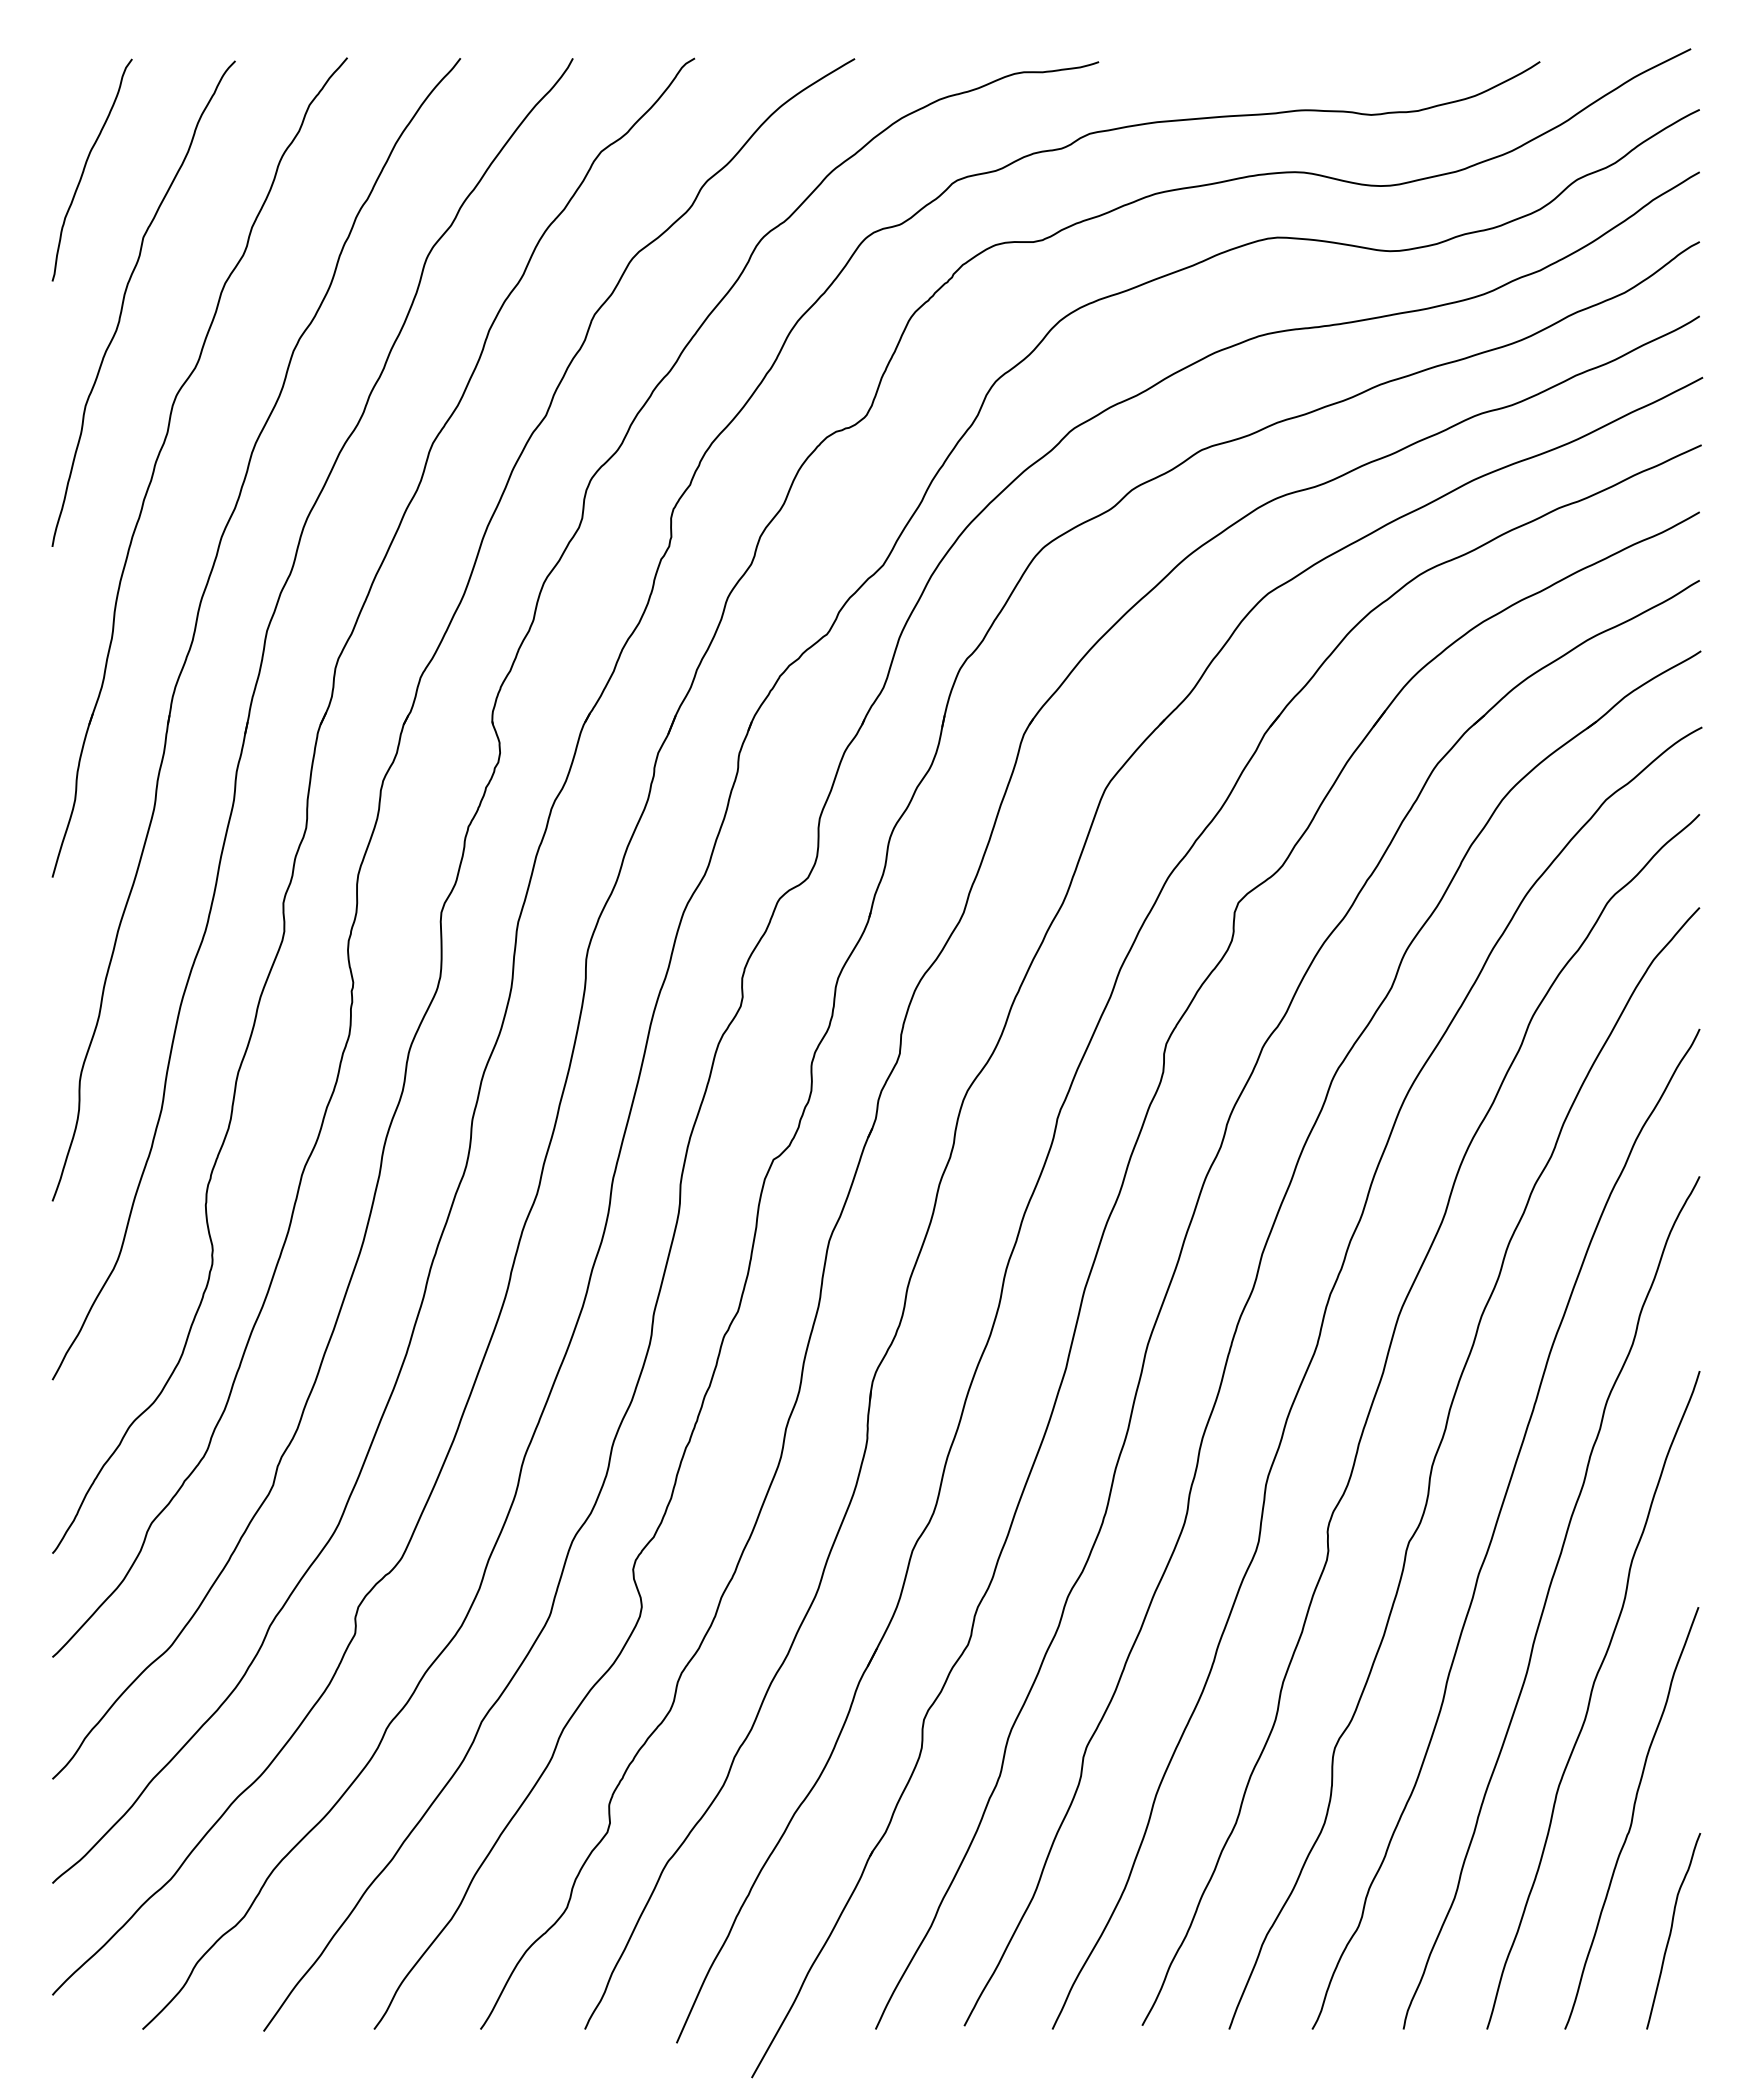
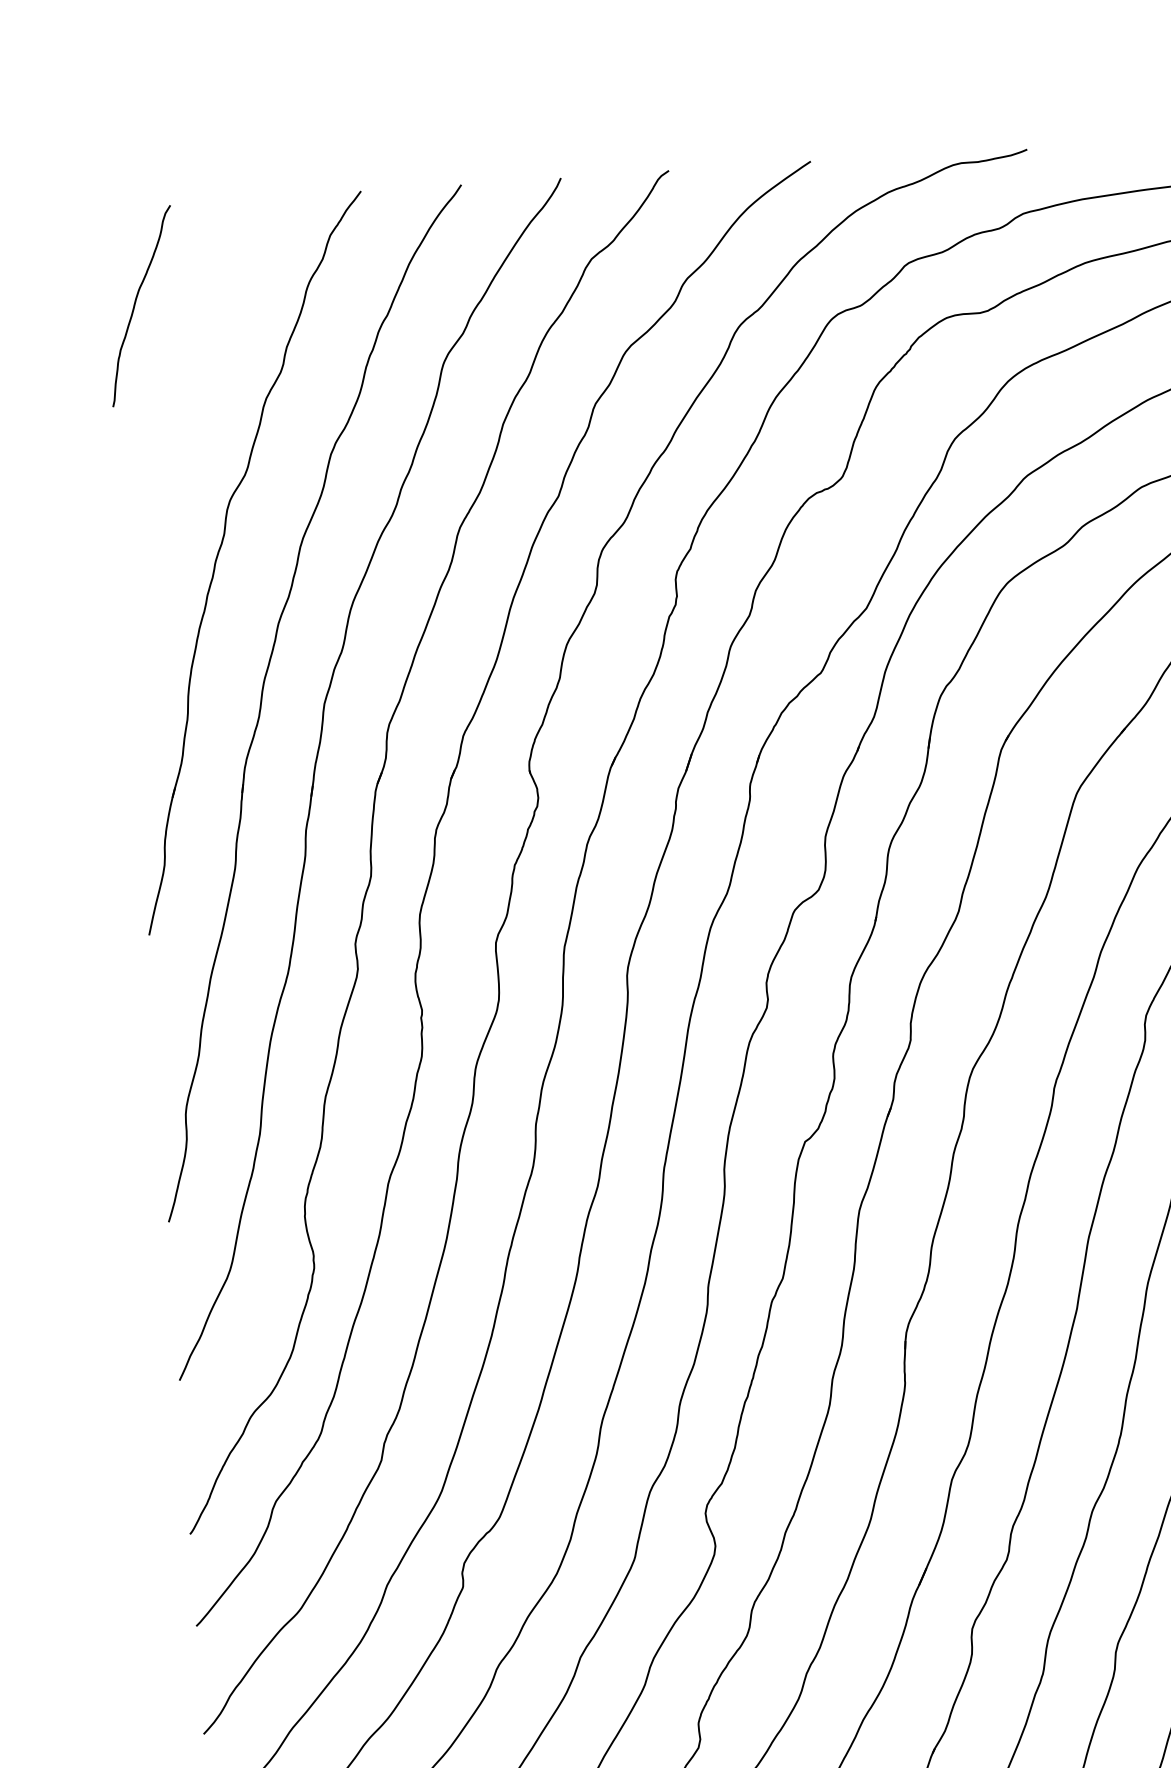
curve: (124, 301) -> (178, 420), removed

